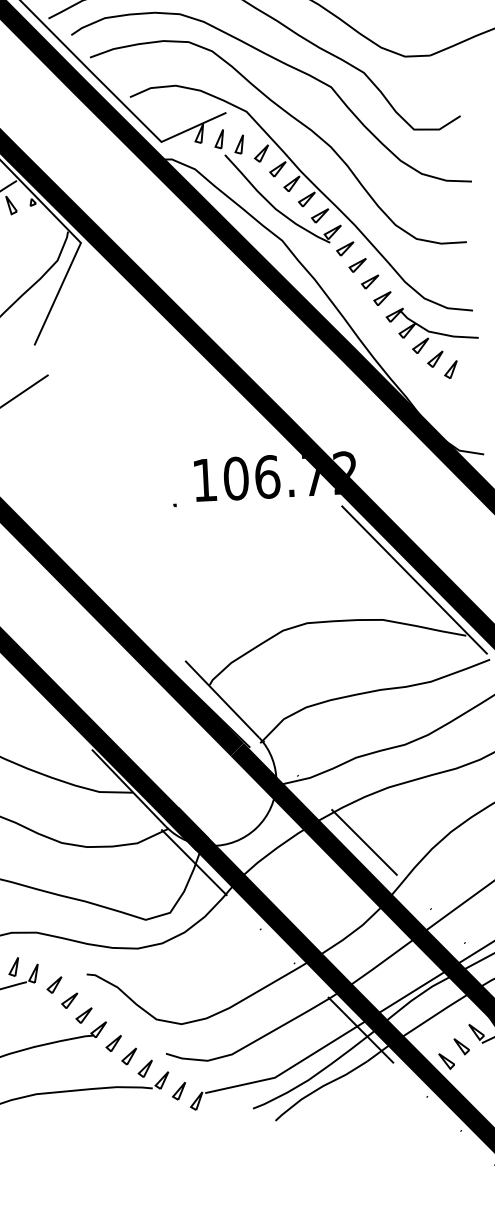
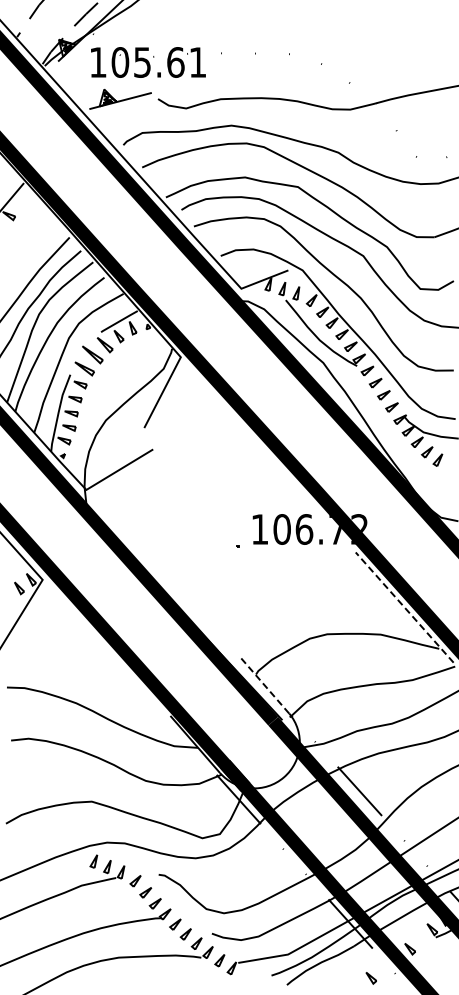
line: (414, 579) -> (404, 607), solid -> dashed
line: (222, 699) -> (264, 685), solid -> dashed
part: (460, 1047) -> (370, 978), moved

